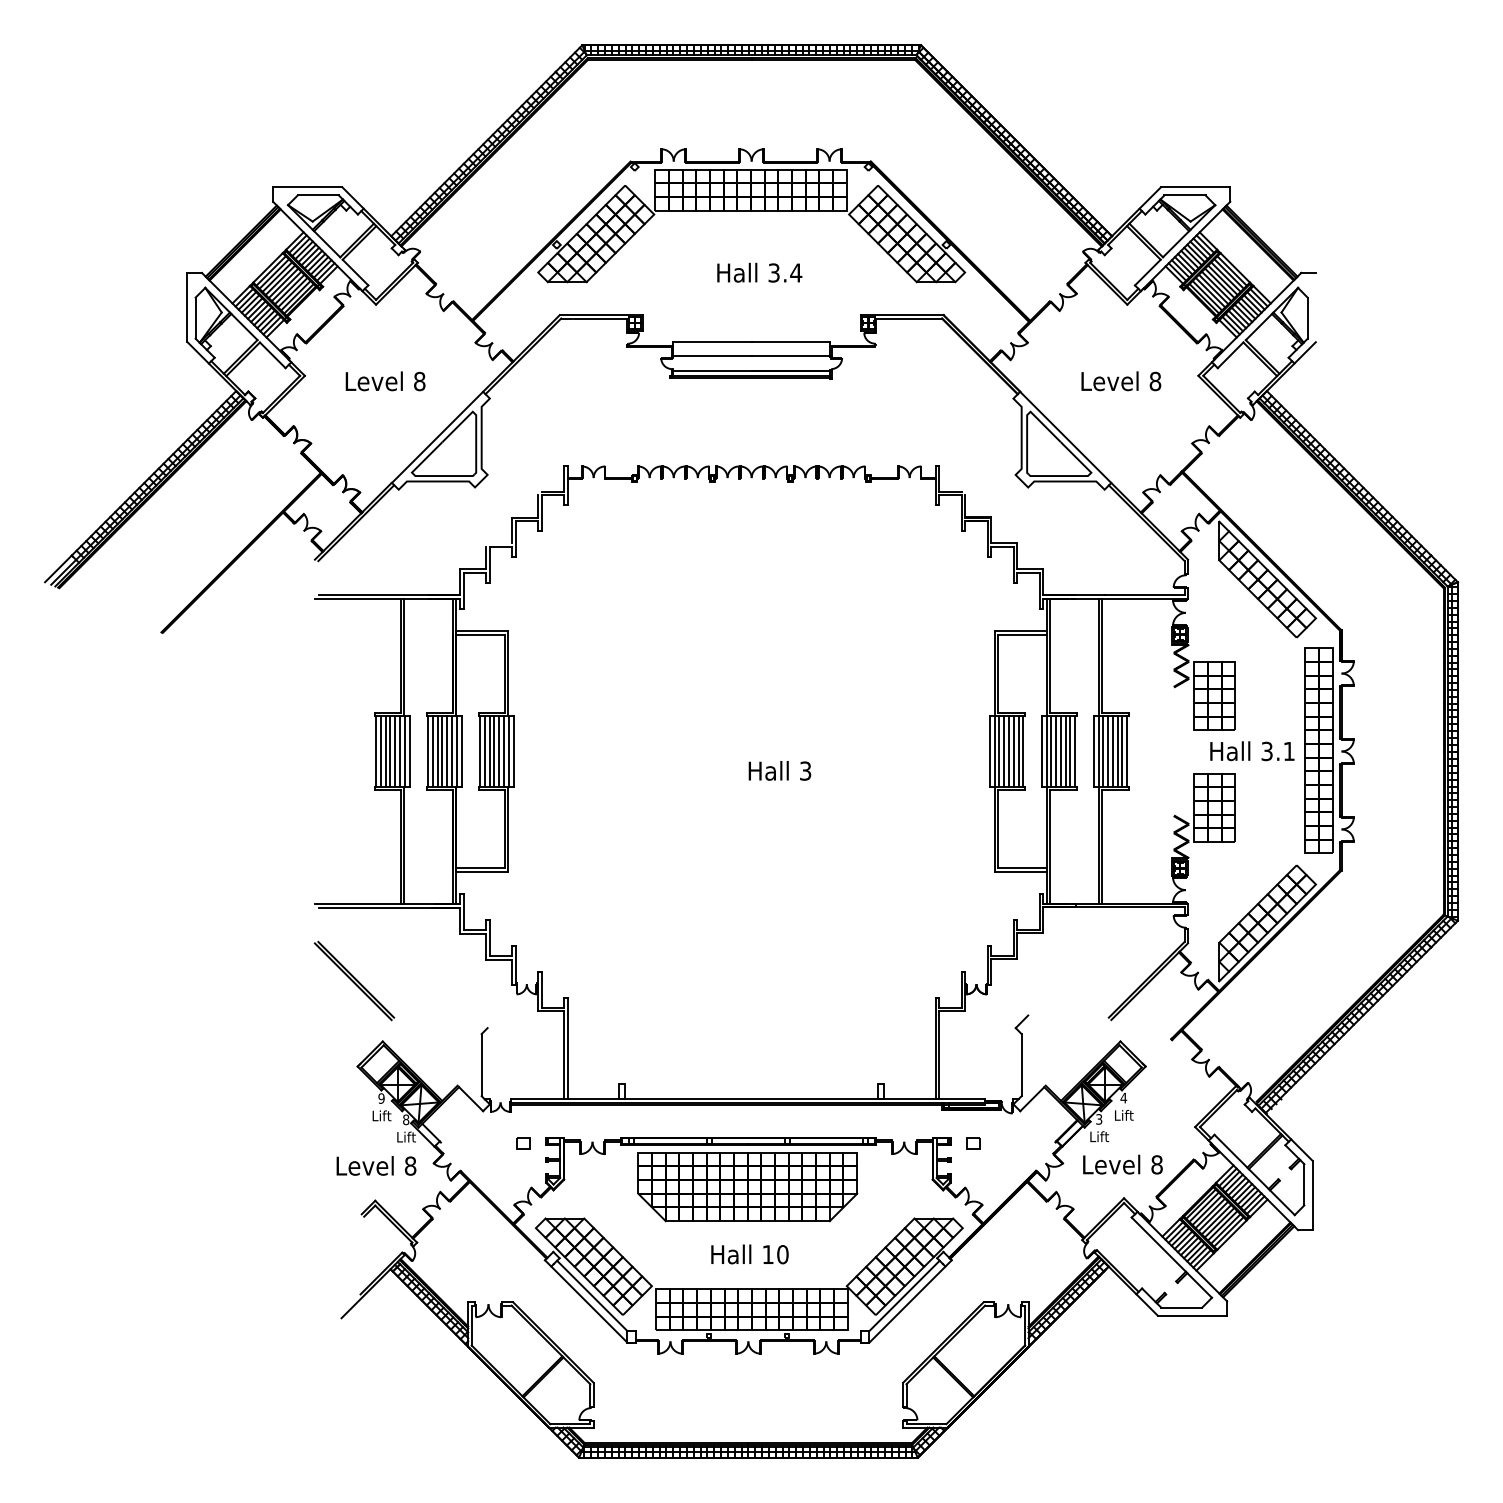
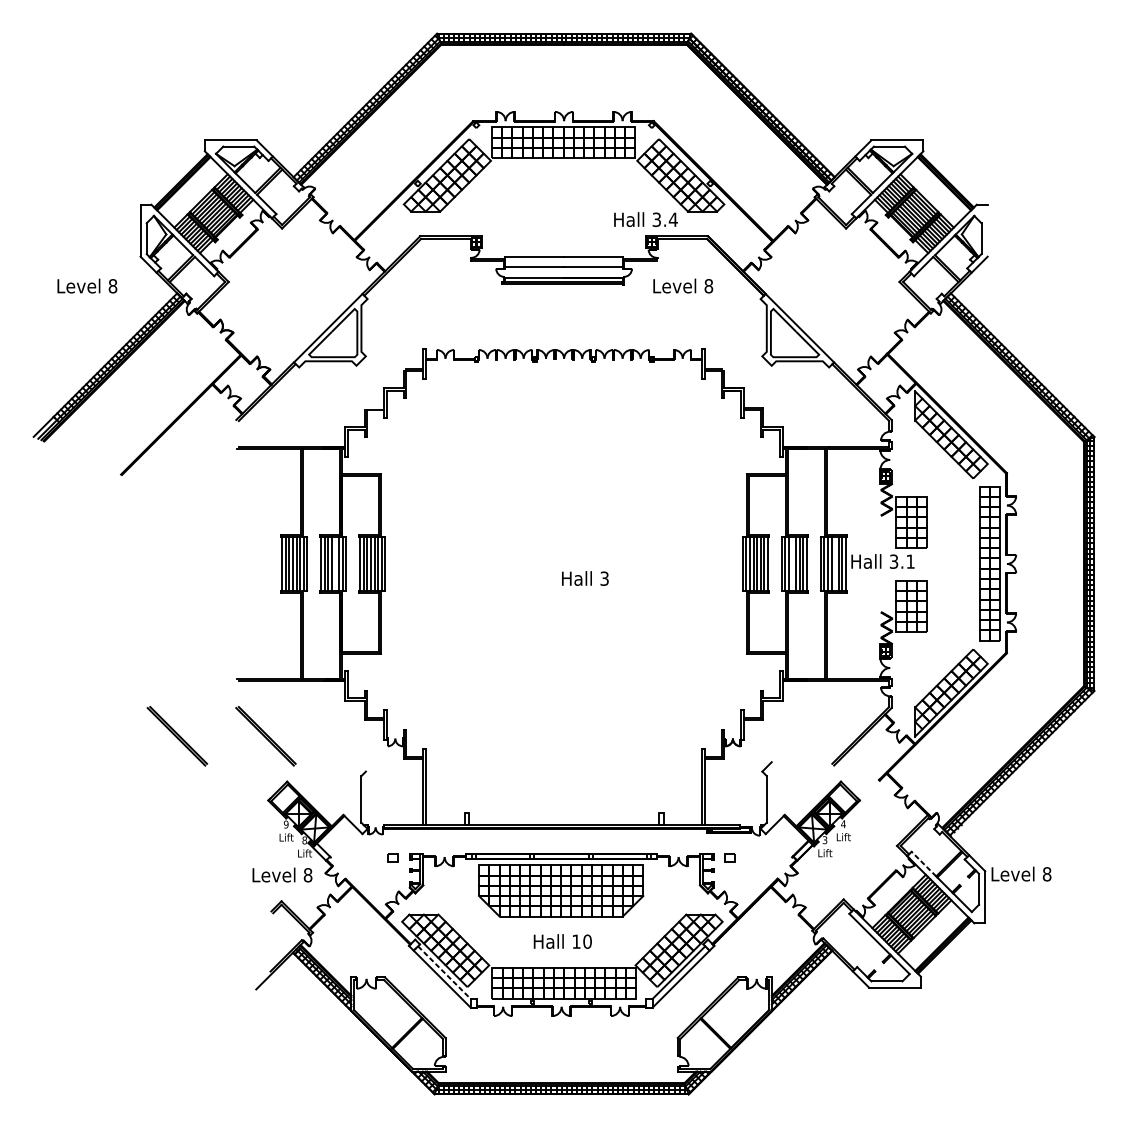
text: (759, 272) -> (645, 219), moved
text: (385, 381) -> (87, 286), moved
text: (1121, 381) -> (683, 286), moved
line: (447, 751) -> (335, 564), removed
line: (1056, 751) -> (792, 564), removed
line: (1112, 751) -> (835, 564), removed
text: (1252, 751) -> (883, 561), moved
part: (236, 980) -> (177, 735), added
line: (1230, 1150) -> (923, 863), solid -> dashed
text: (1122, 1164) -> (1021, 874), moved
line: (592, 1295) -> (444, 972), solid -> dashed

